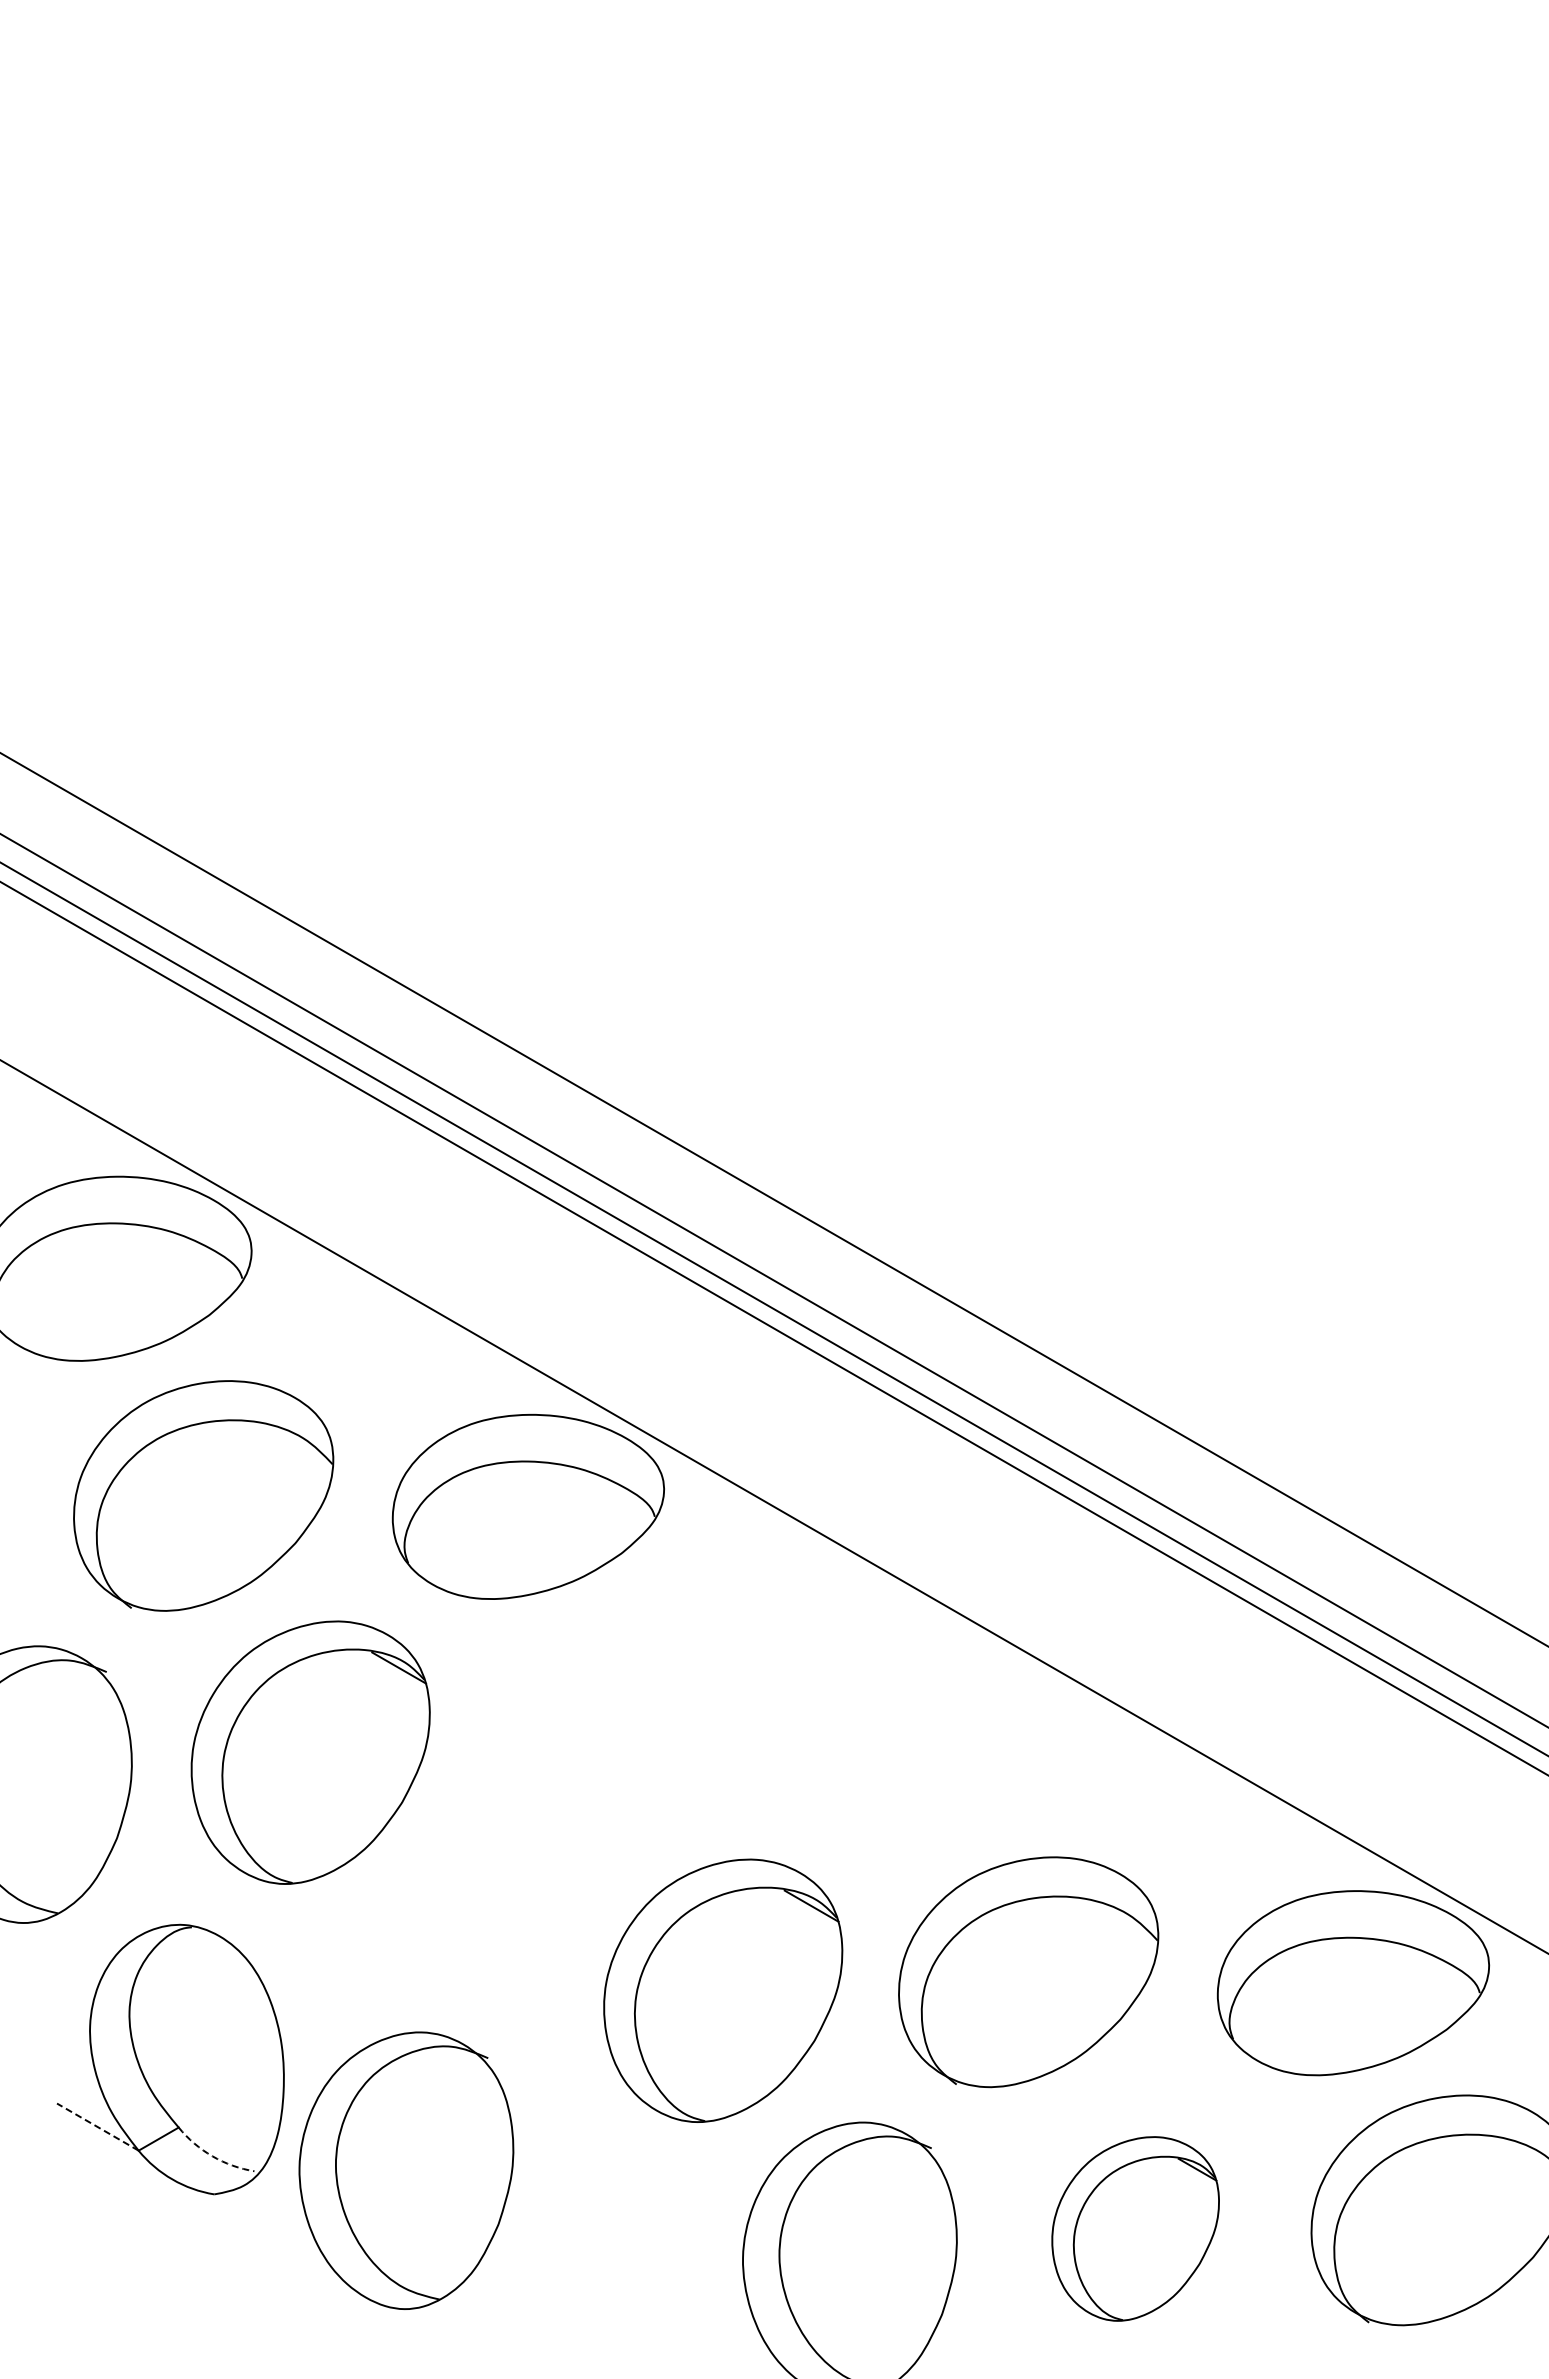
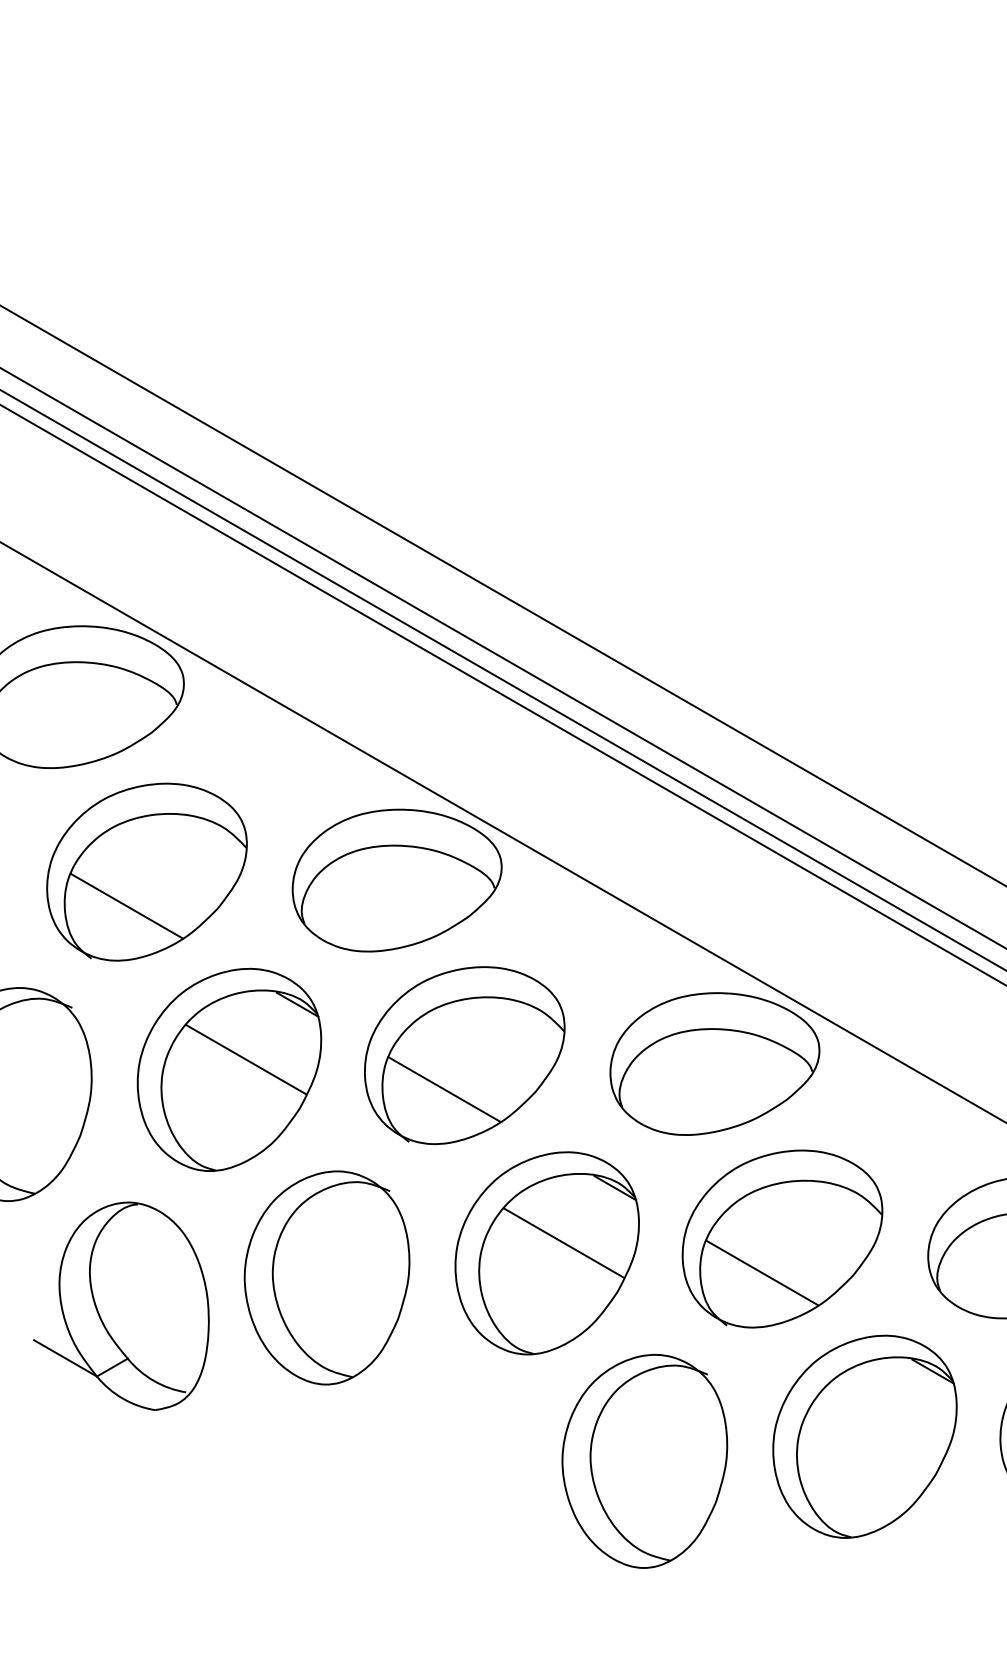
line: (176, 1539) -> (126, 905), added
part: (615, 1733) -> (464, 1055), added
line: (331, 1739) -> (245, 1059), added
part: (940, 1745) -> (714, 1064), added
line: (744, 1977) -> (563, 1243), added
line: (1001, 2016) -> (761, 1273), added
line: (97, 2126) -> (65, 1357), dashed -> solid
arc: (212, 2156) -> (153, 1380), dashed -> solid
part: (406, 2170) -> (327, 1277), moved
part: (1135, 2228) -> (864, 1436), size x1.43

